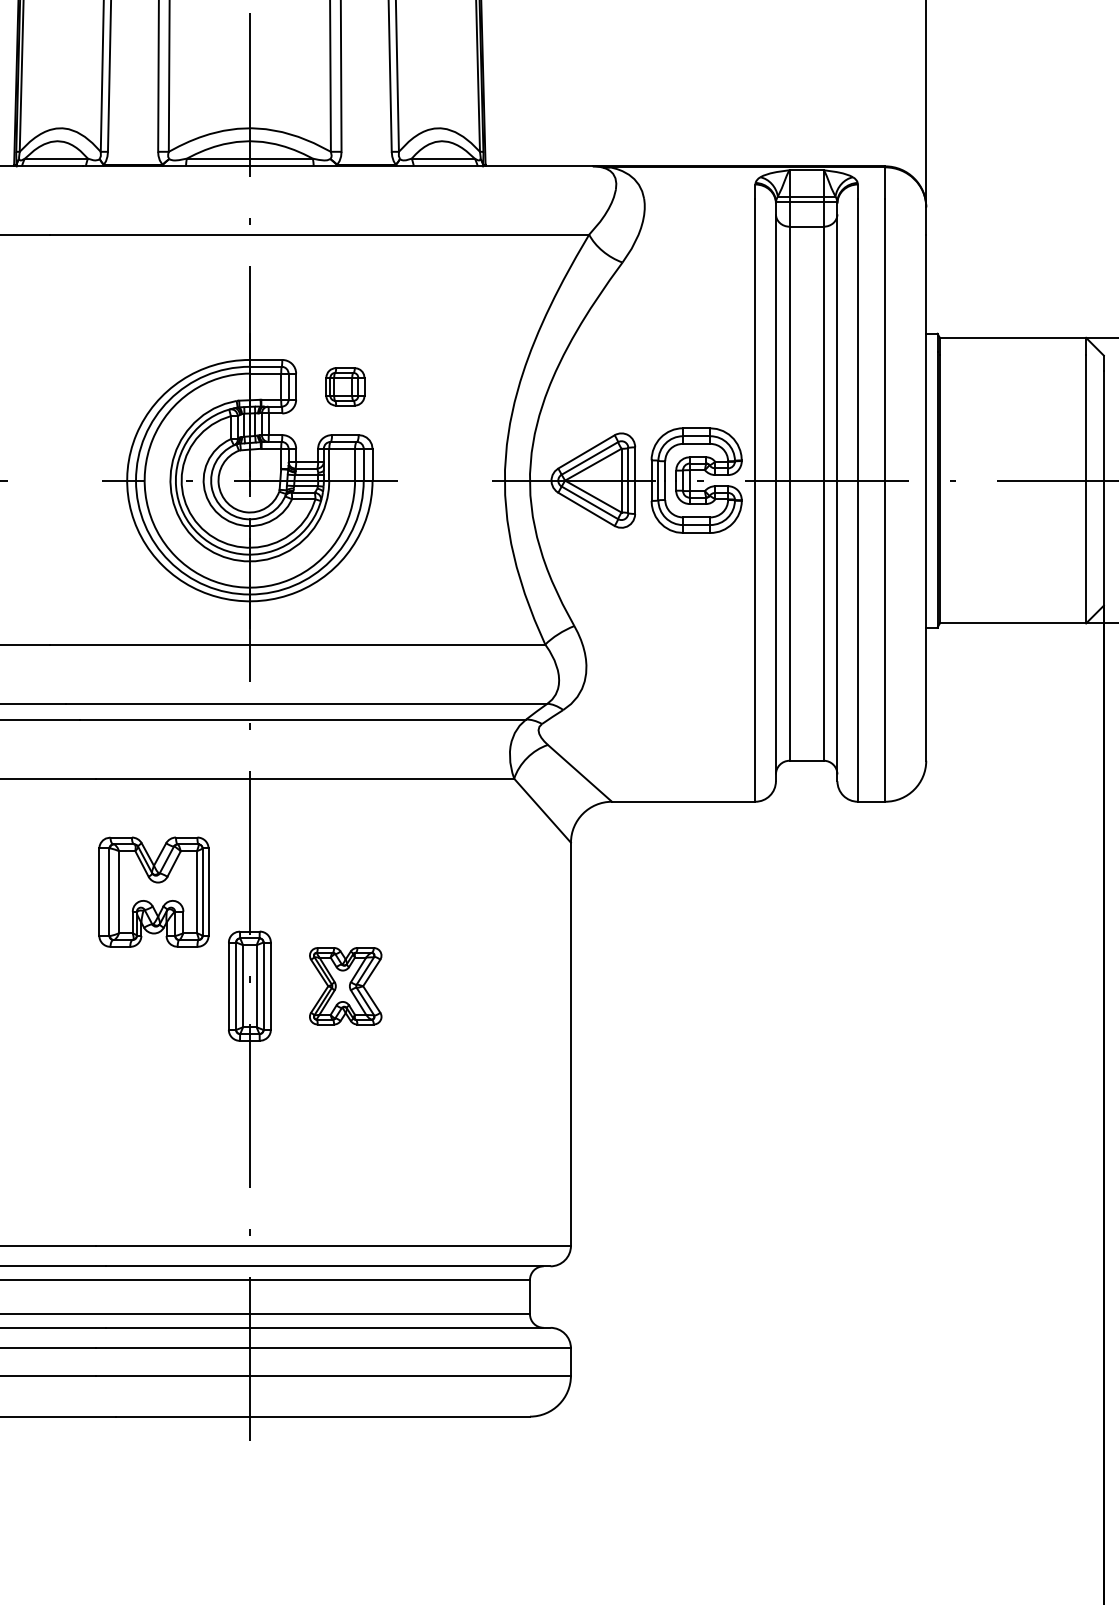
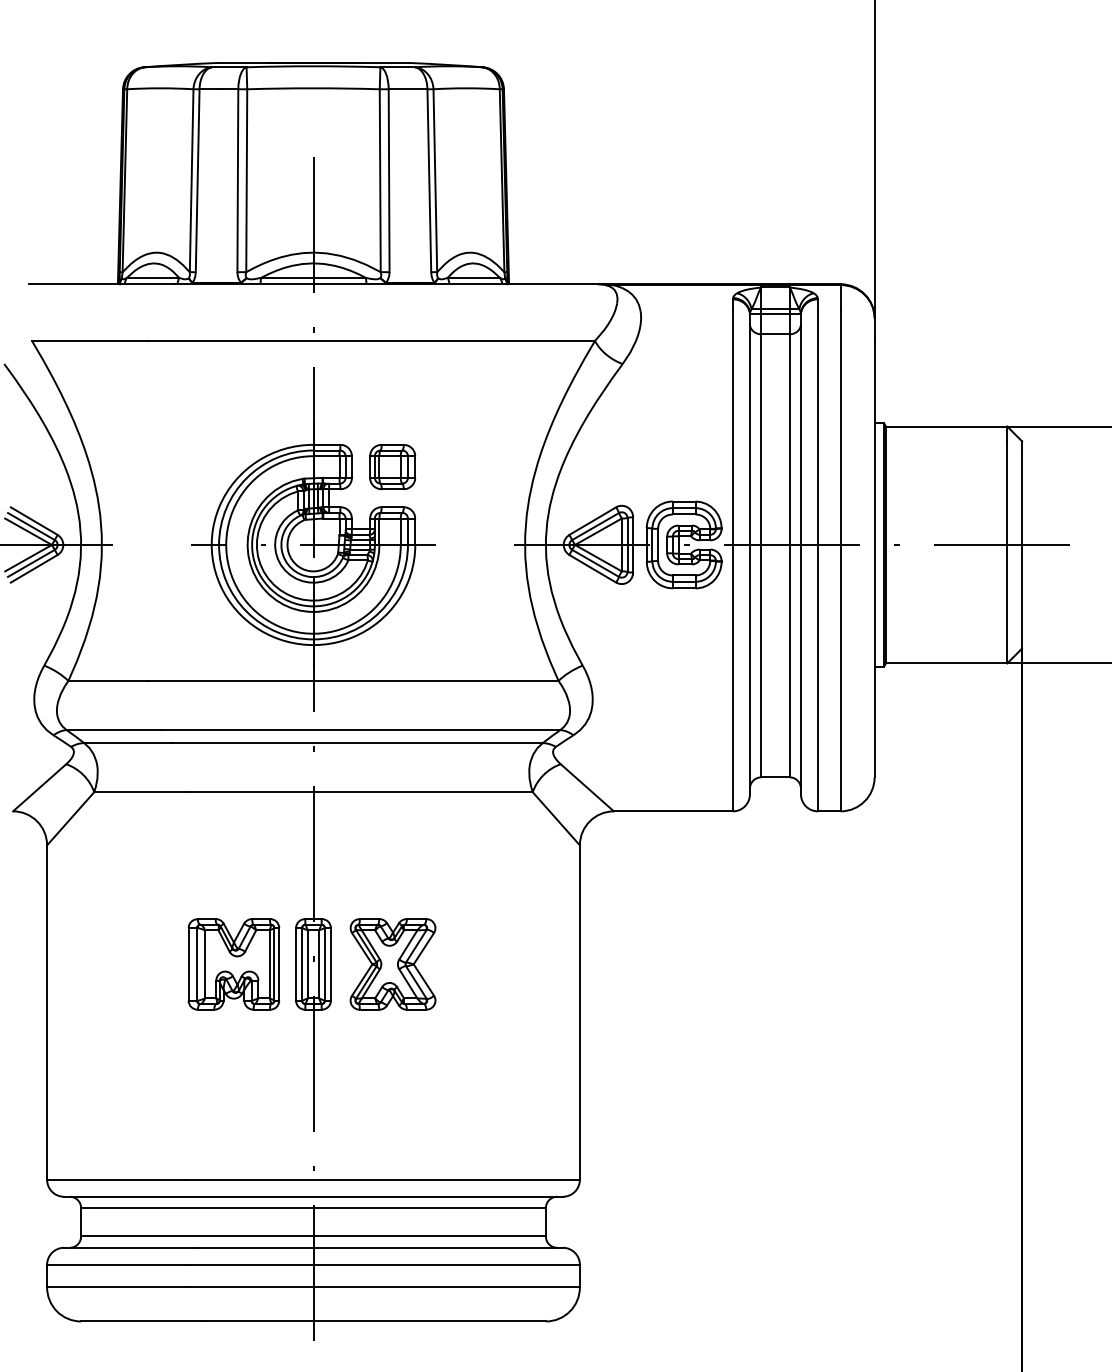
part: (345, 387) -> (392, 467), size x1.43
part: (153, 892) -> (233, 964), moved
part: (345, 986) -> (392, 964), size x1.43

